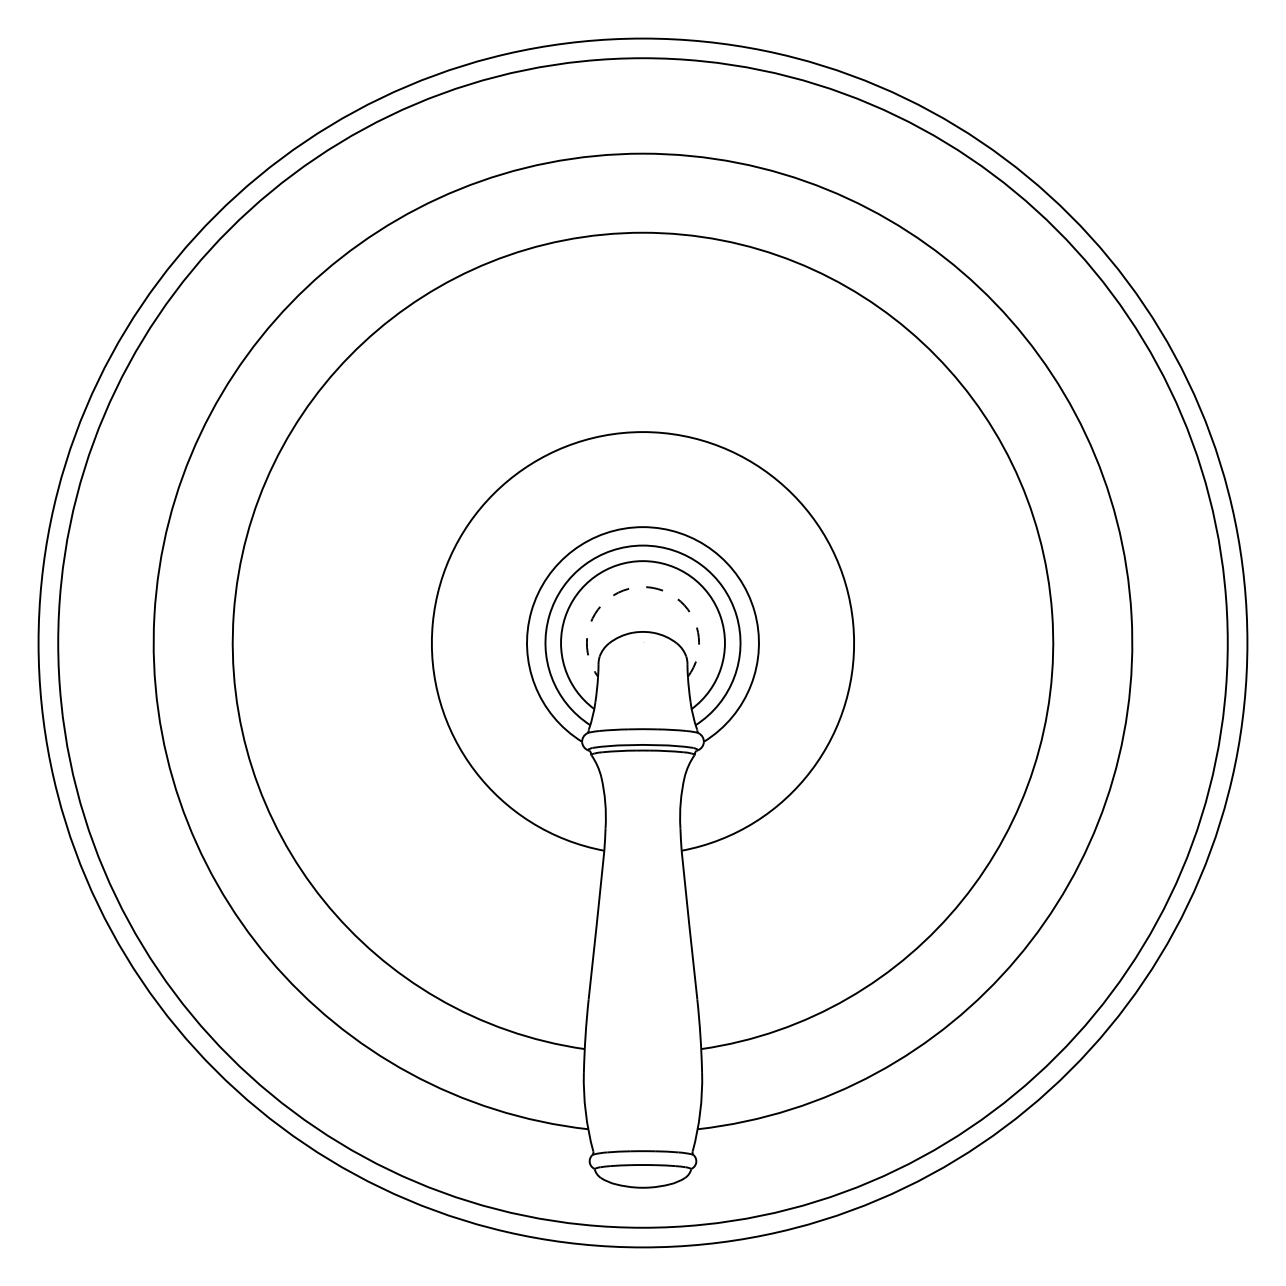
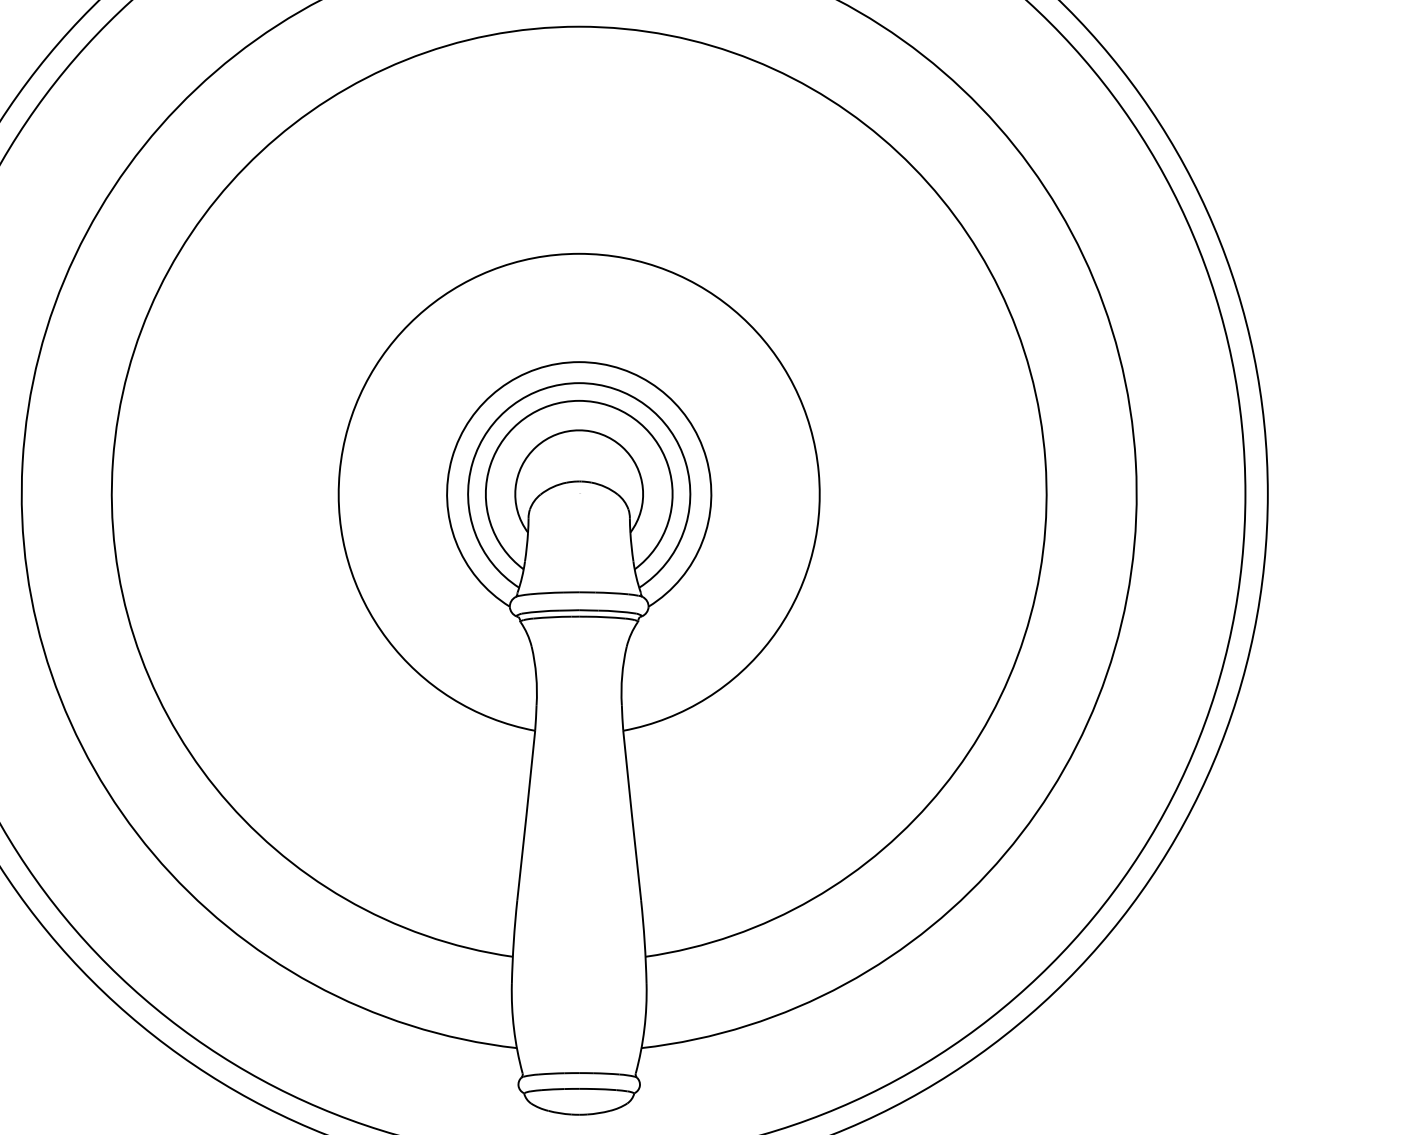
arc: (642, 587) -> (578, 430), dashed -> solid

